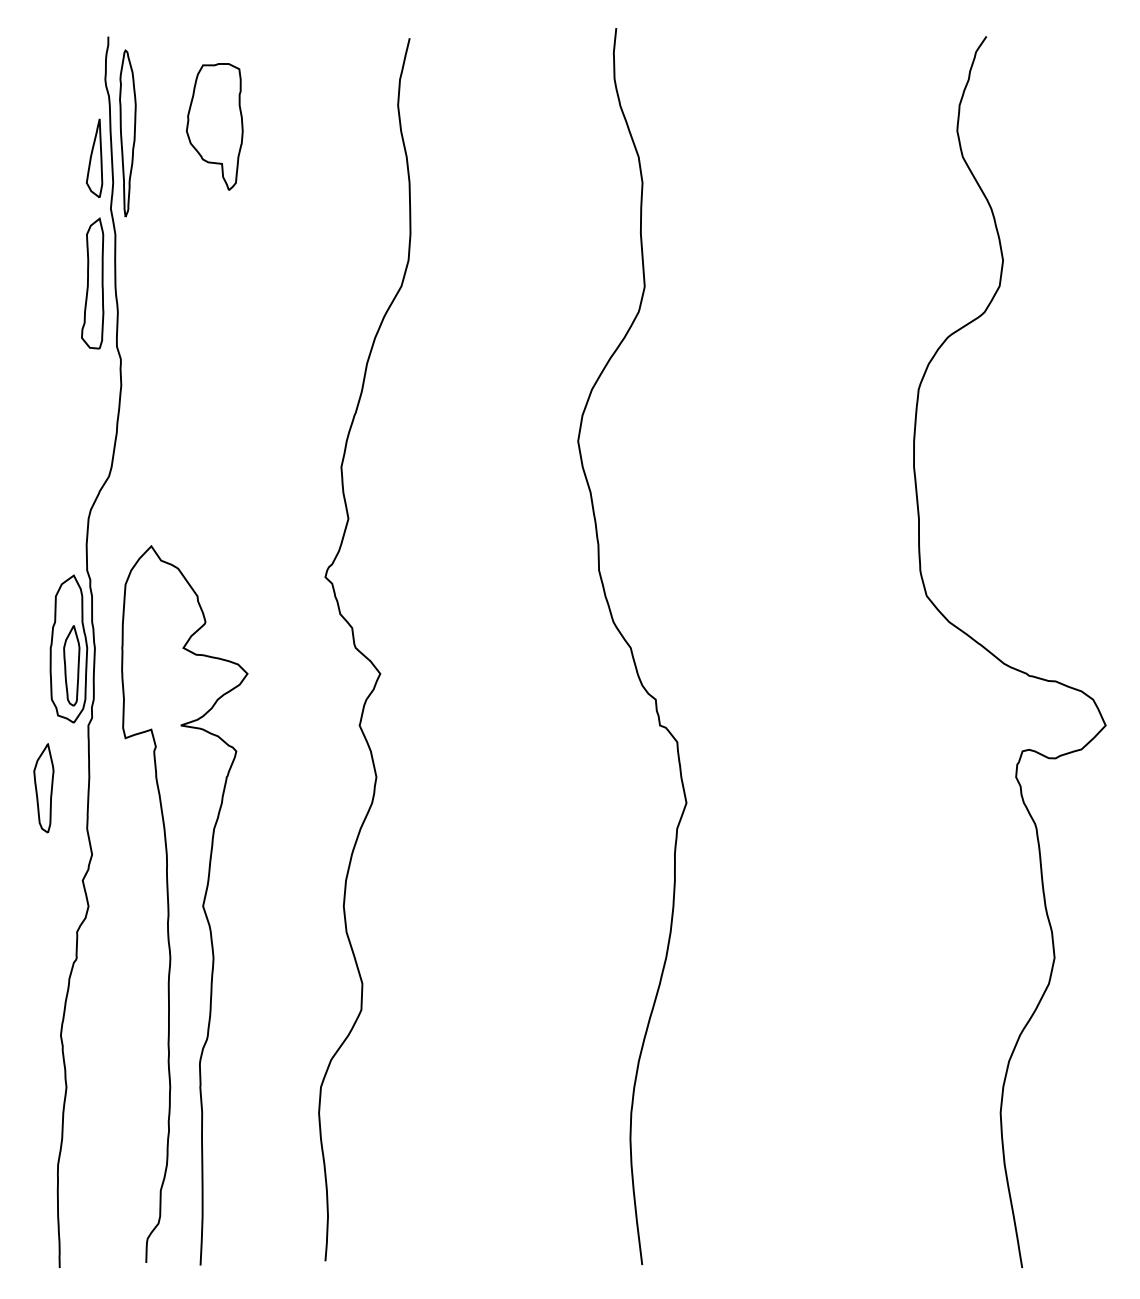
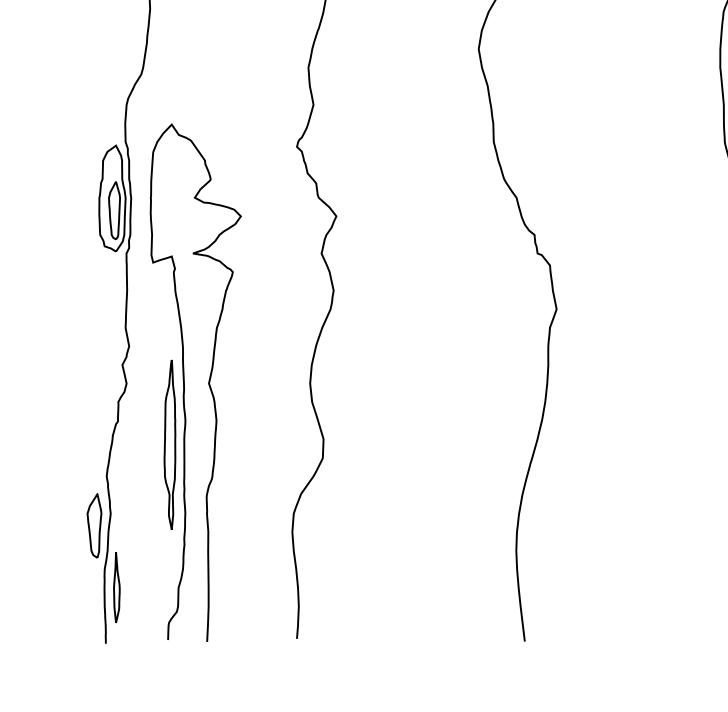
part: (43, 788) -> (94, 526), moved
part: (148, 991) -> (169, 444), added
part: (74, 1189) -> (116, 587), added

